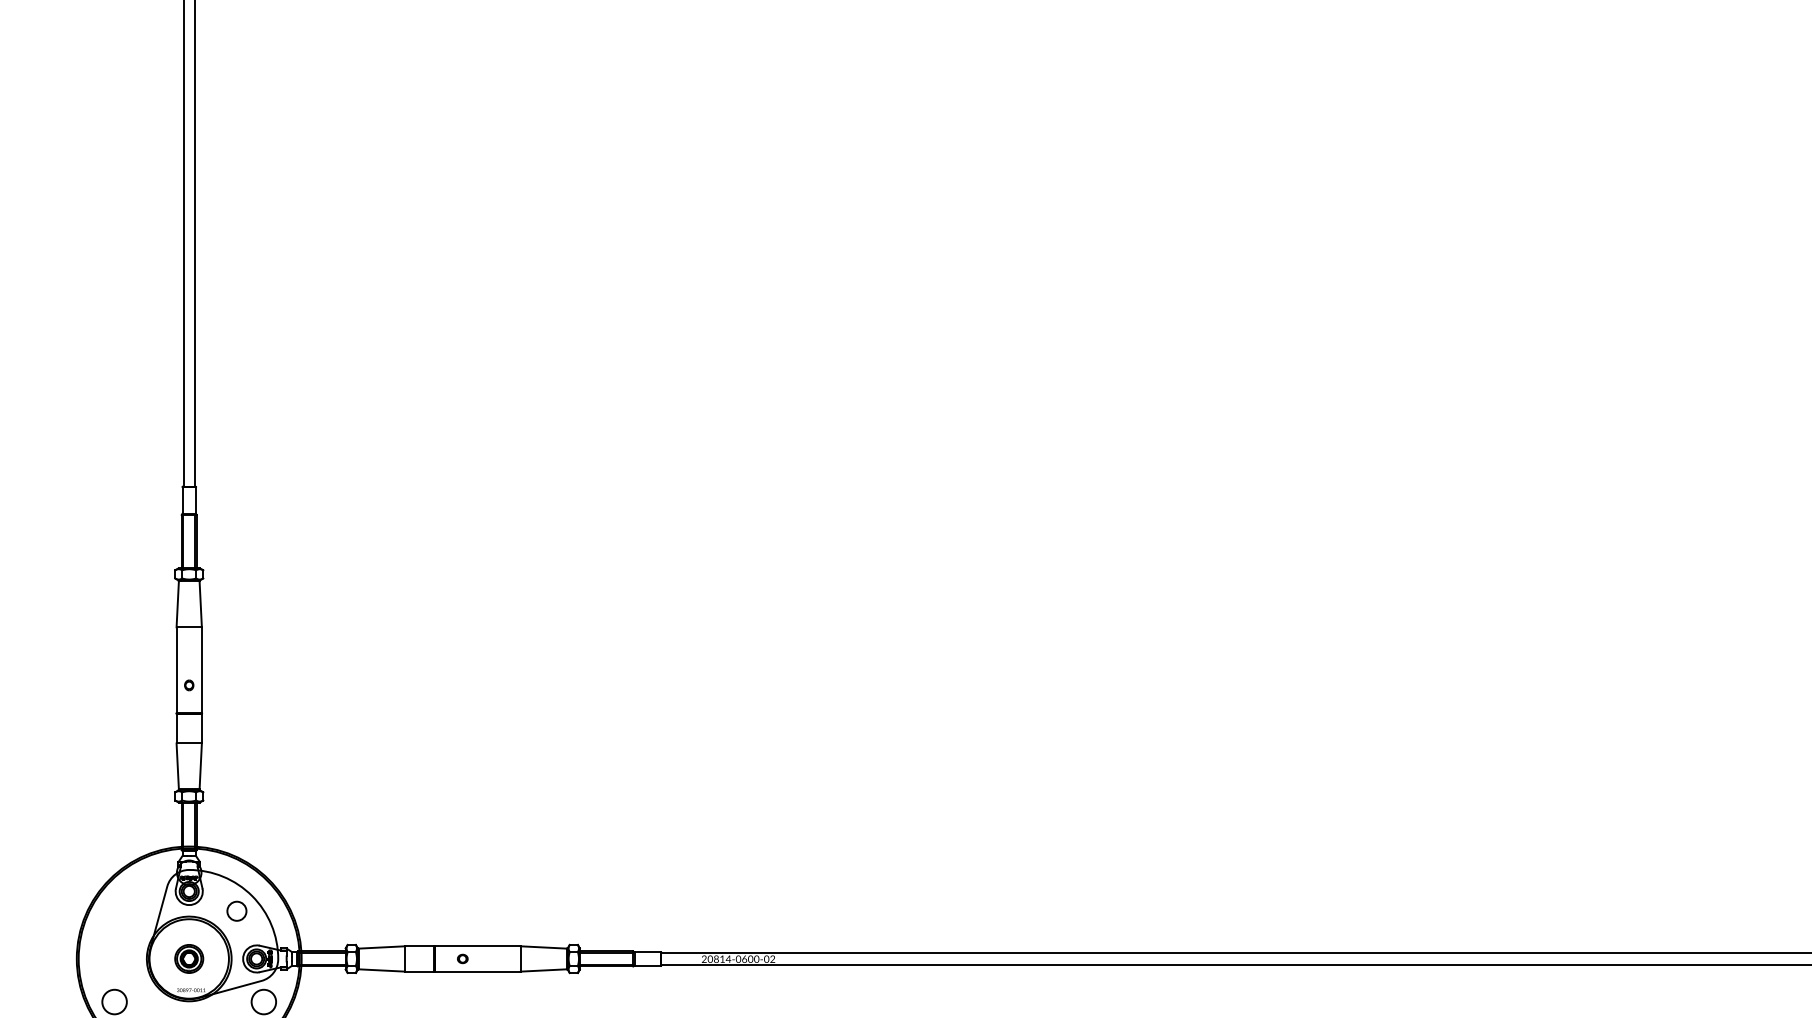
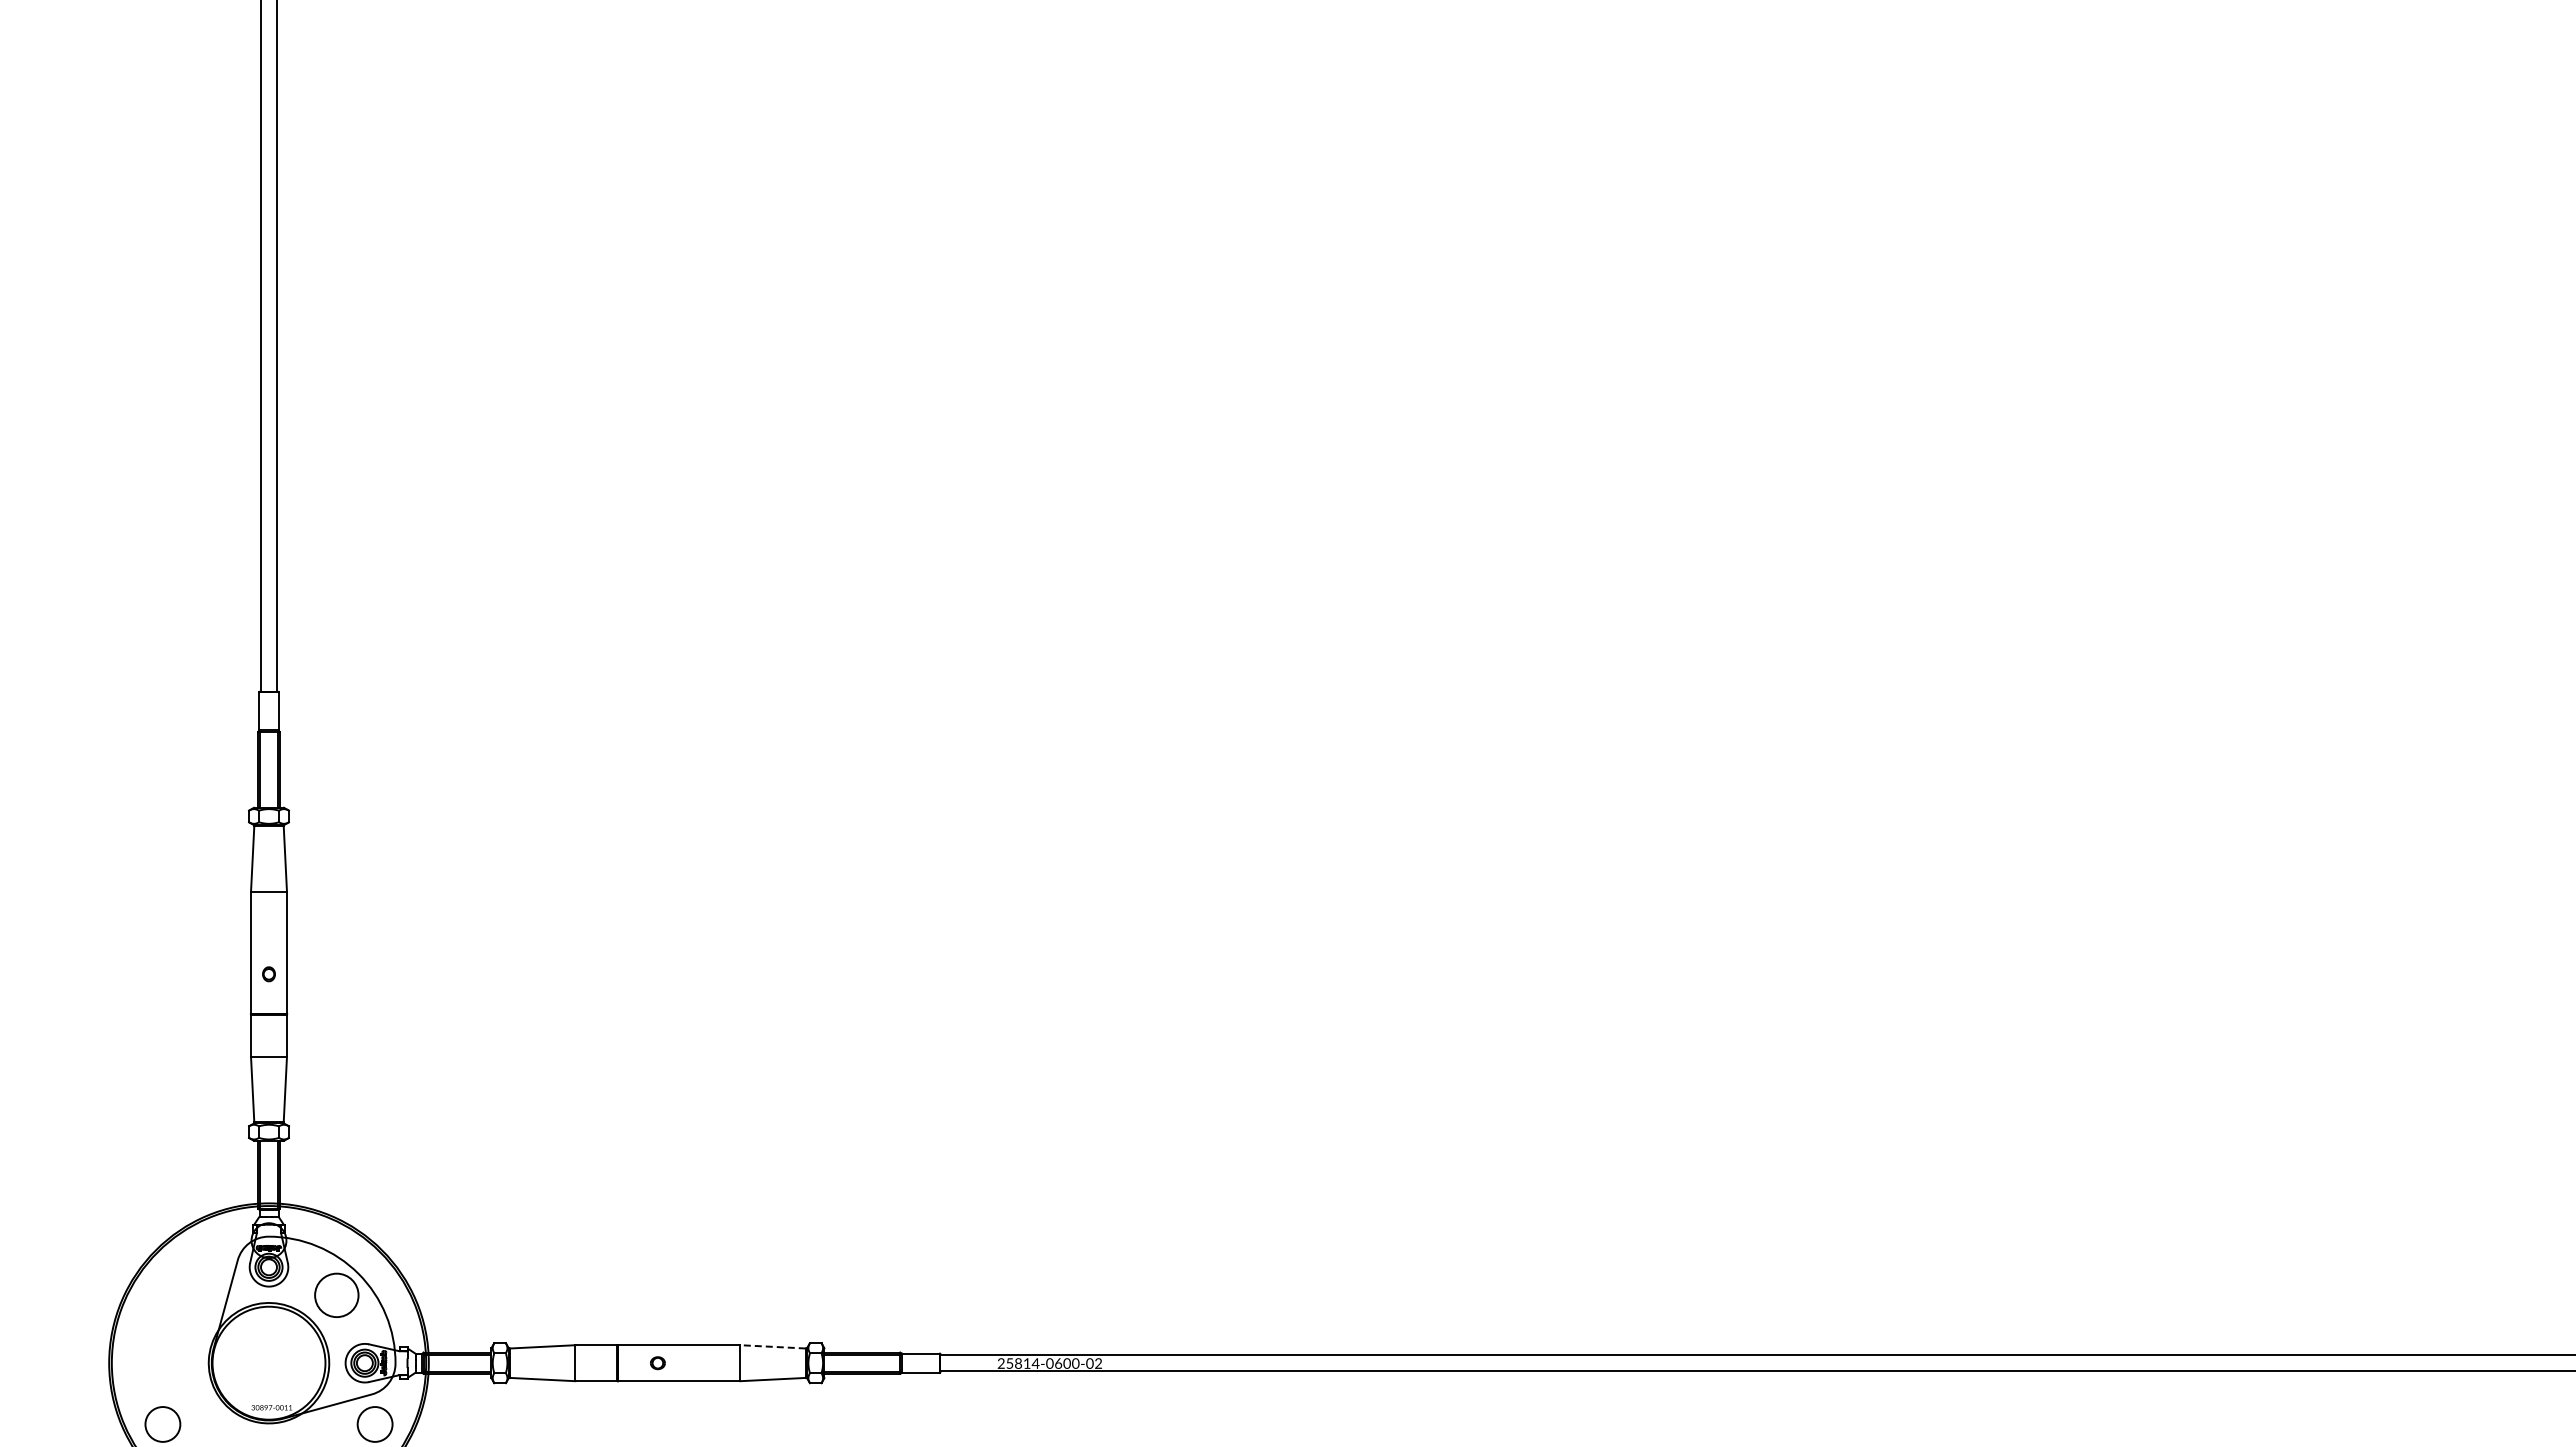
circle: (236, 911) -> (336, 1295), size x1.6
line: (544, 947) -> (773, 1346), solid -> dashed
part: (188, 959) -> (268, 1363), removed
text: (710, 959) -> (1009, 1363), 20814-0600-02 -> 25814-0600-02

